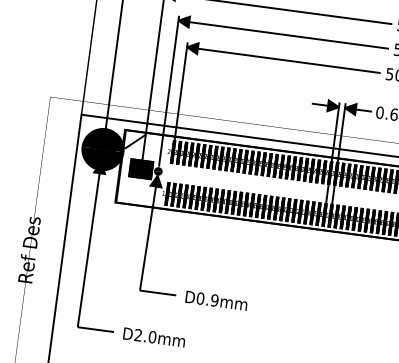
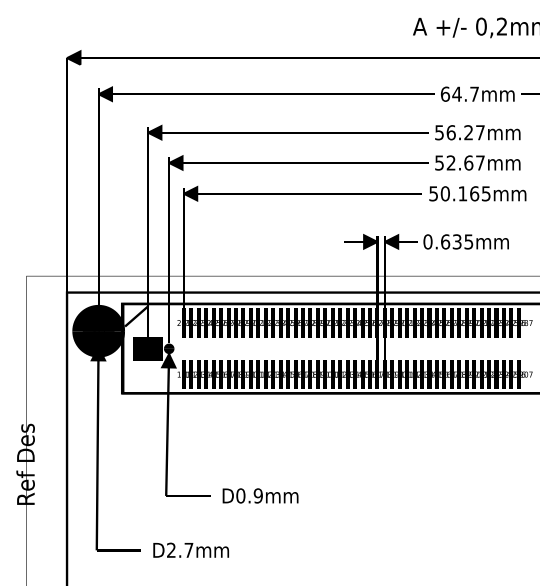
text: (152, 336) -> (188, 549), D2.0mm -> D2.7mm

